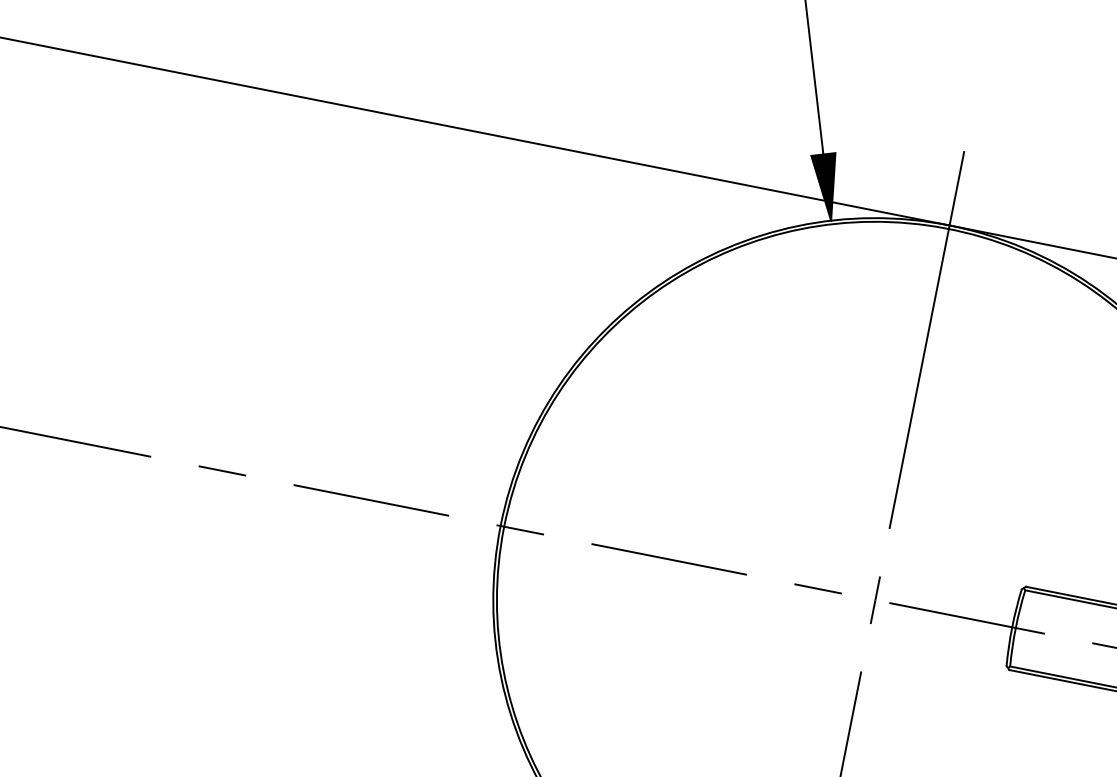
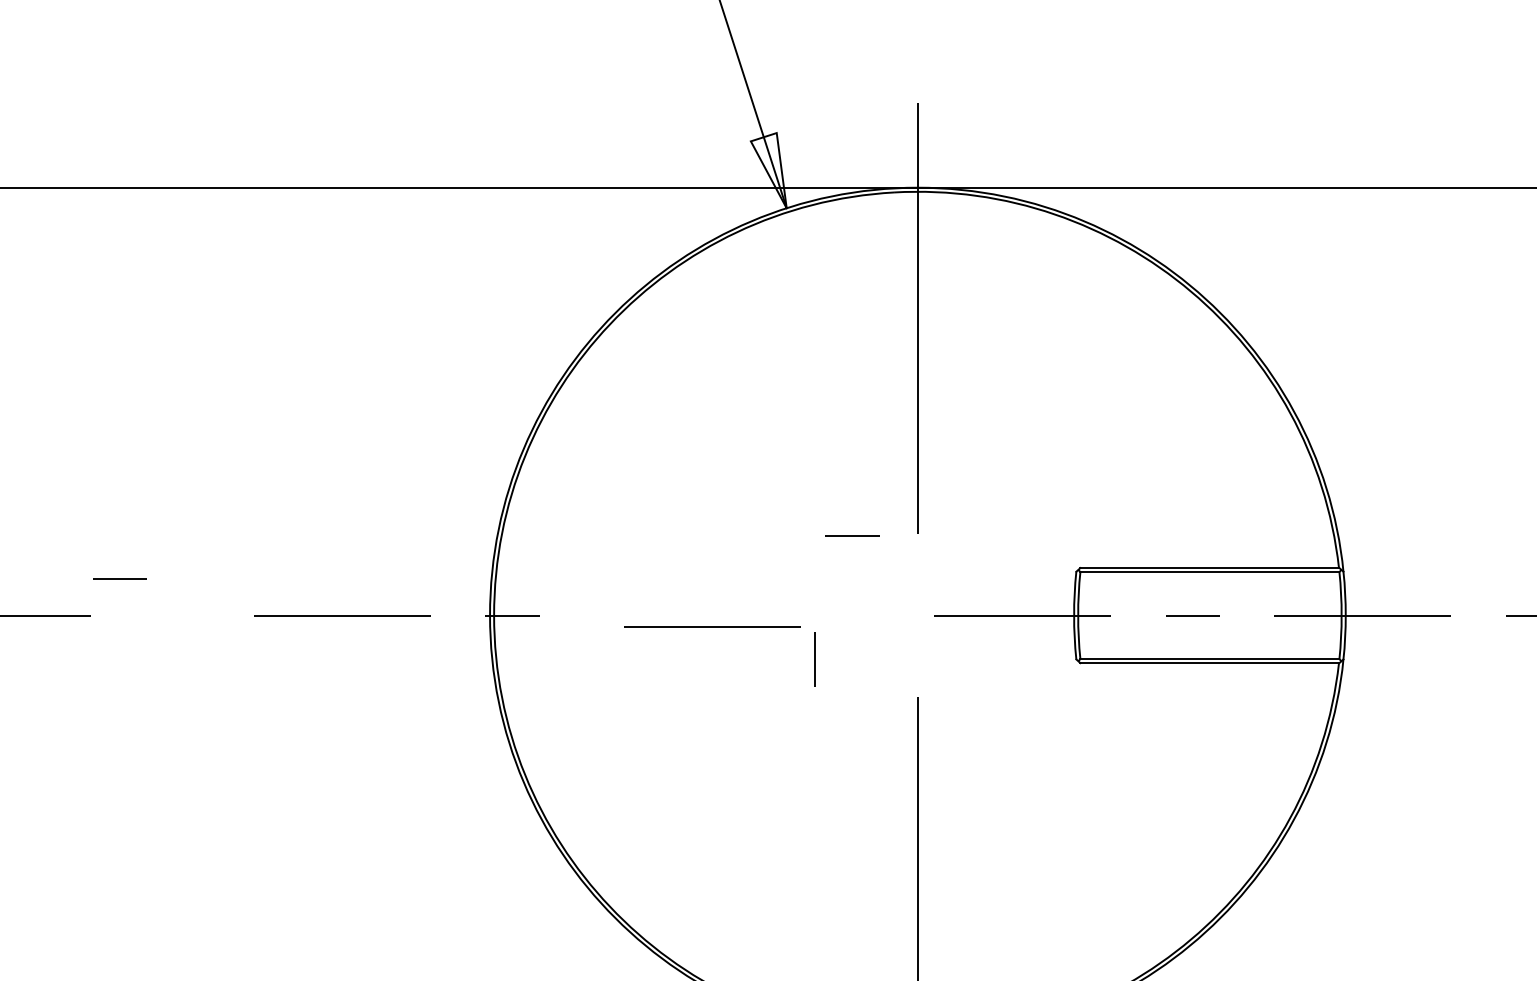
fill: (821, 184) -> (768, 170), removed
line: (221, 470) -> (119, 578), moved
line: (669, 559) -> (712, 626), moved
line: (818, 588) -> (852, 535), moved
line: (875, 600) -> (814, 659), moved

